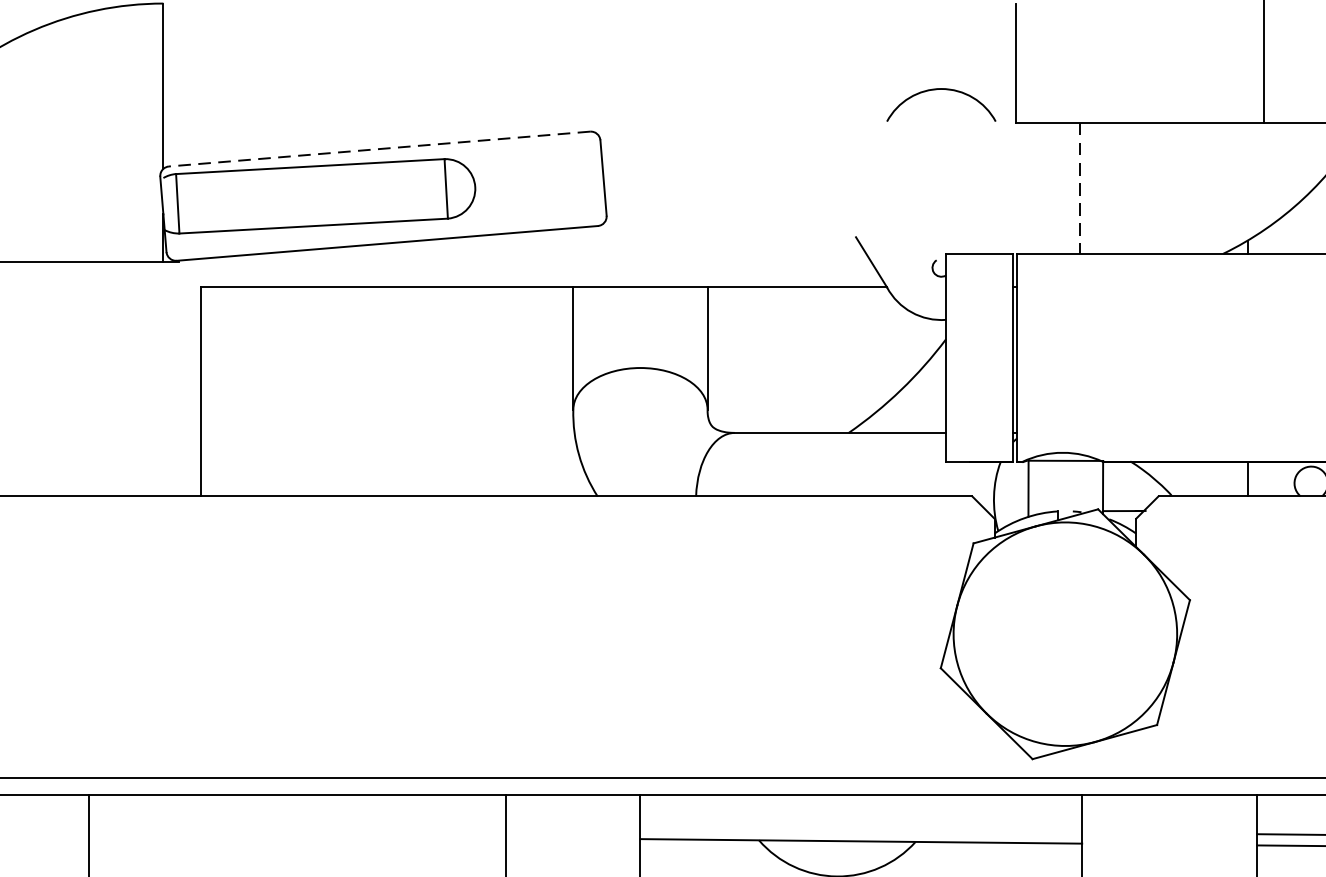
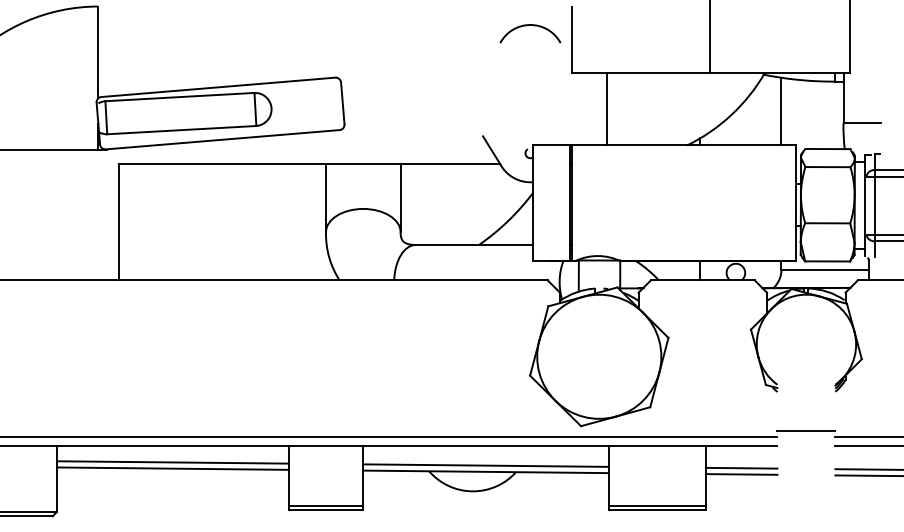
arc: (941, 89) -> (530, 25), moved
line: (377, 149) -> (217, 87), dashed -> solid
line: (1080, 188) -> (607, 109), dashed -> solid
line: (296, 824) -> (172, 462), added
line: (860, 829) -> (485, 465), added
line: (296, 835) -> (172, 468), added

